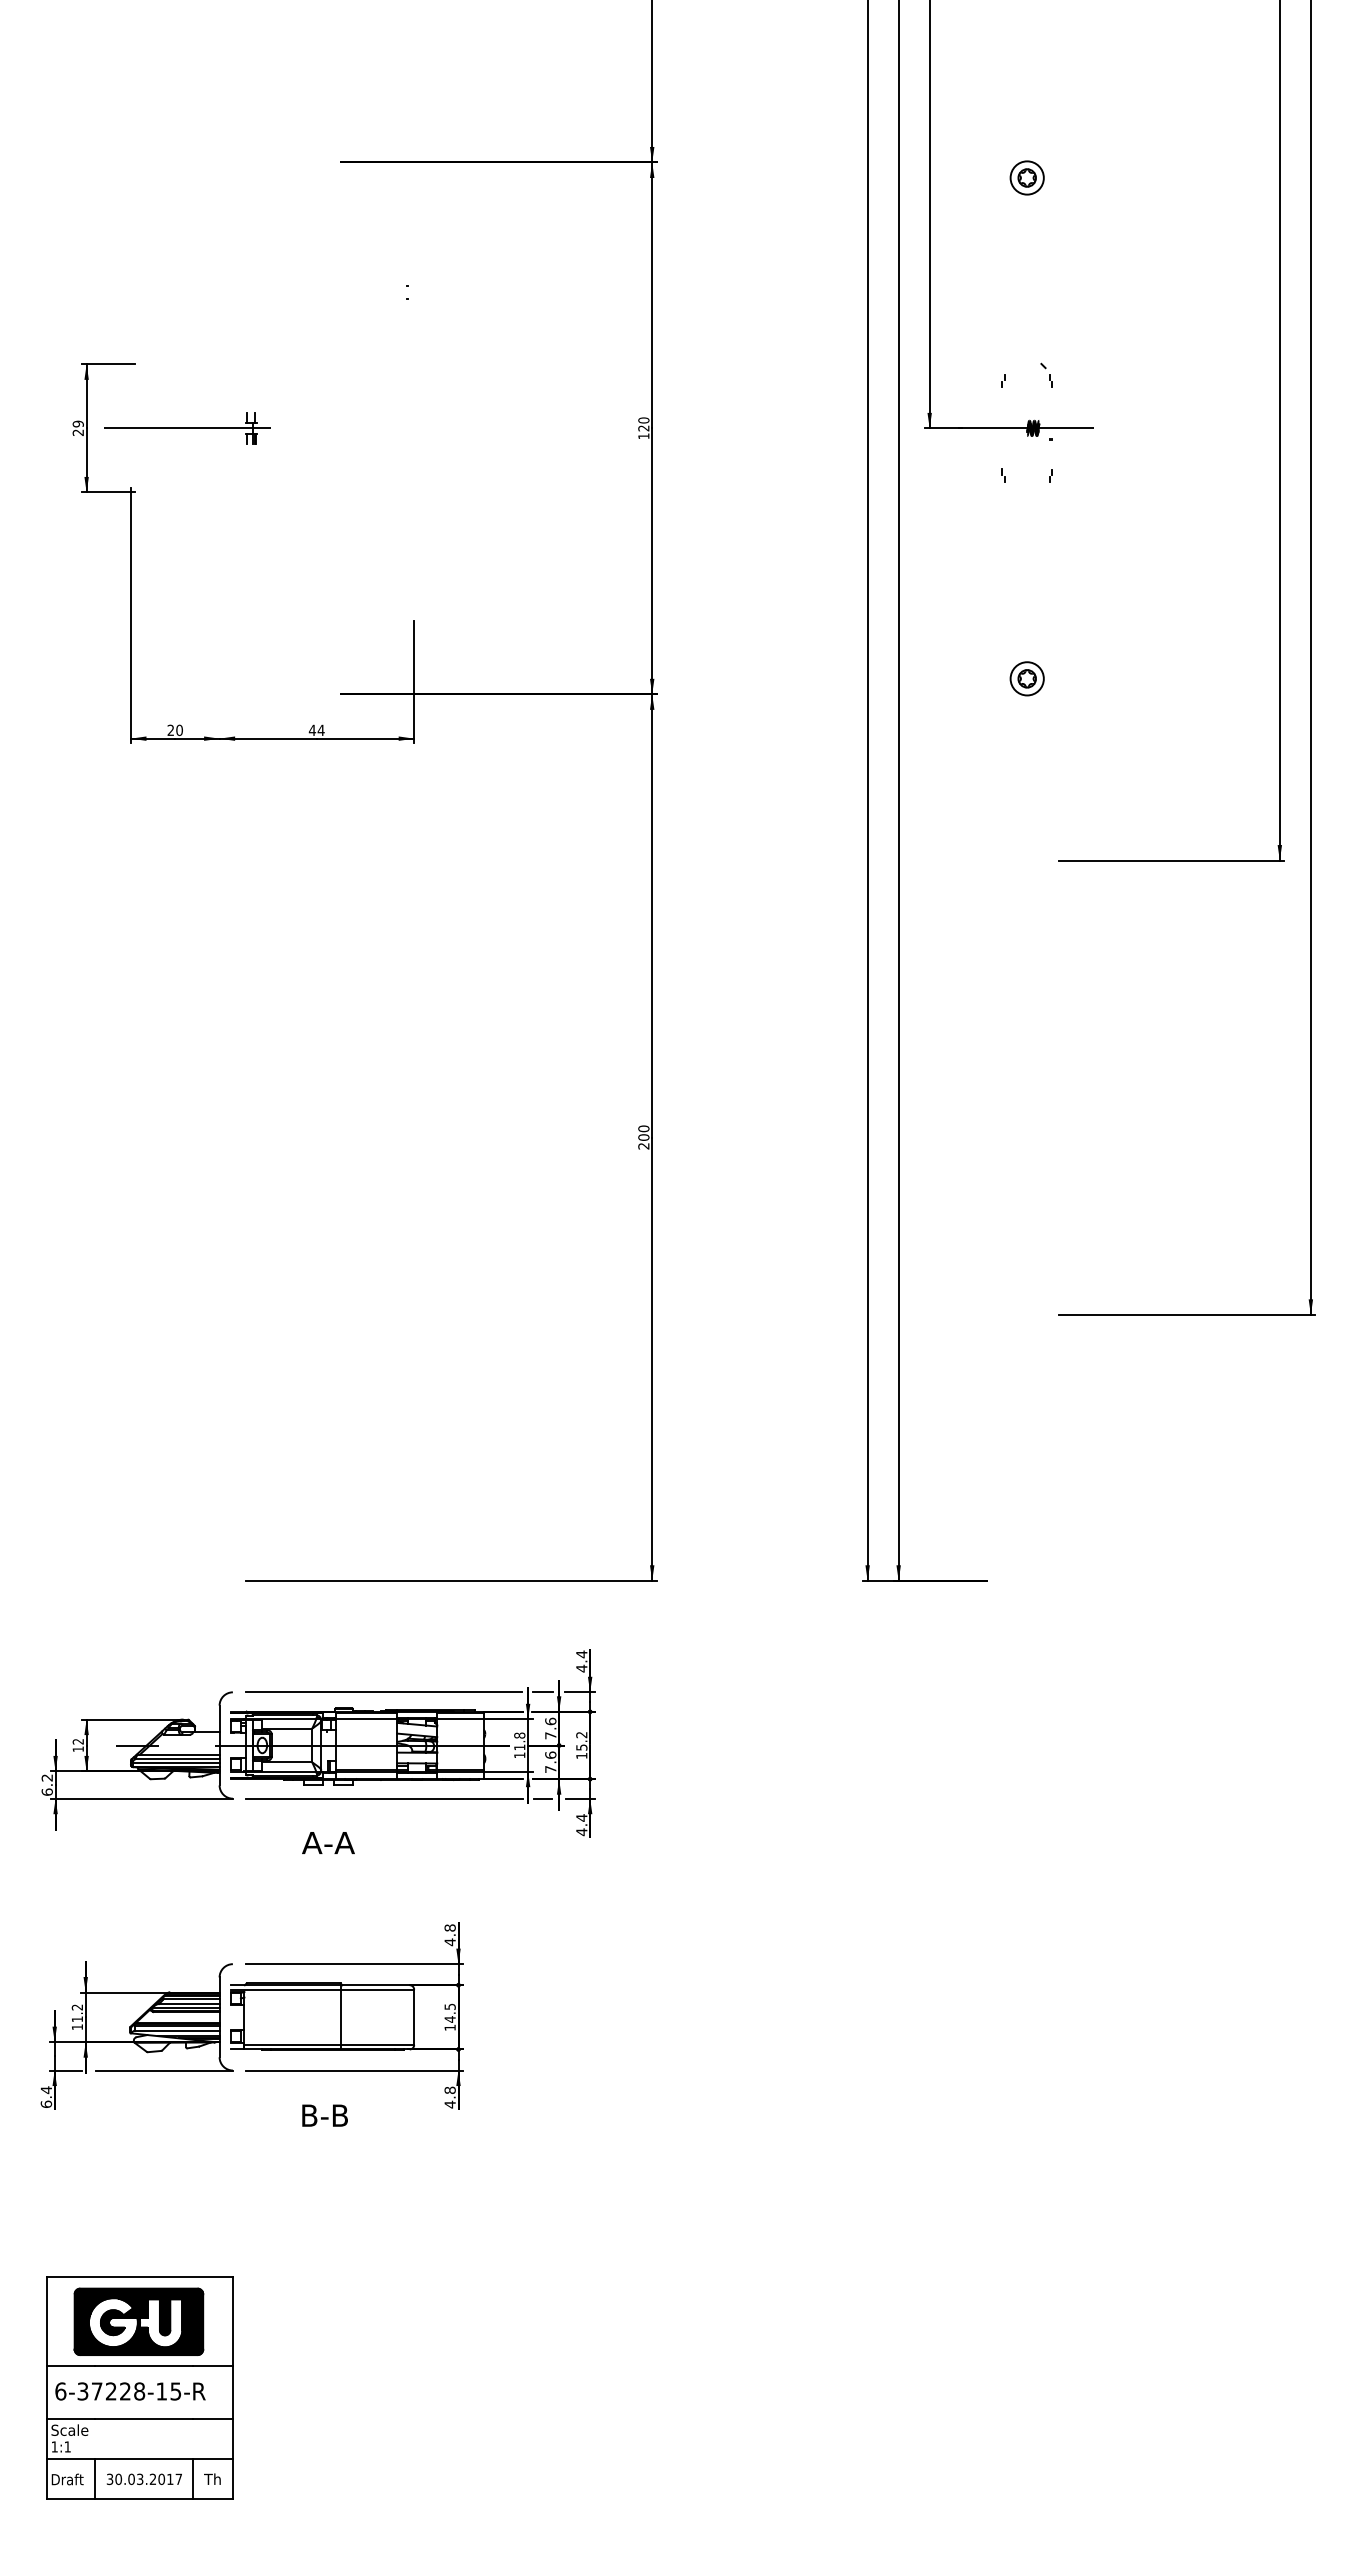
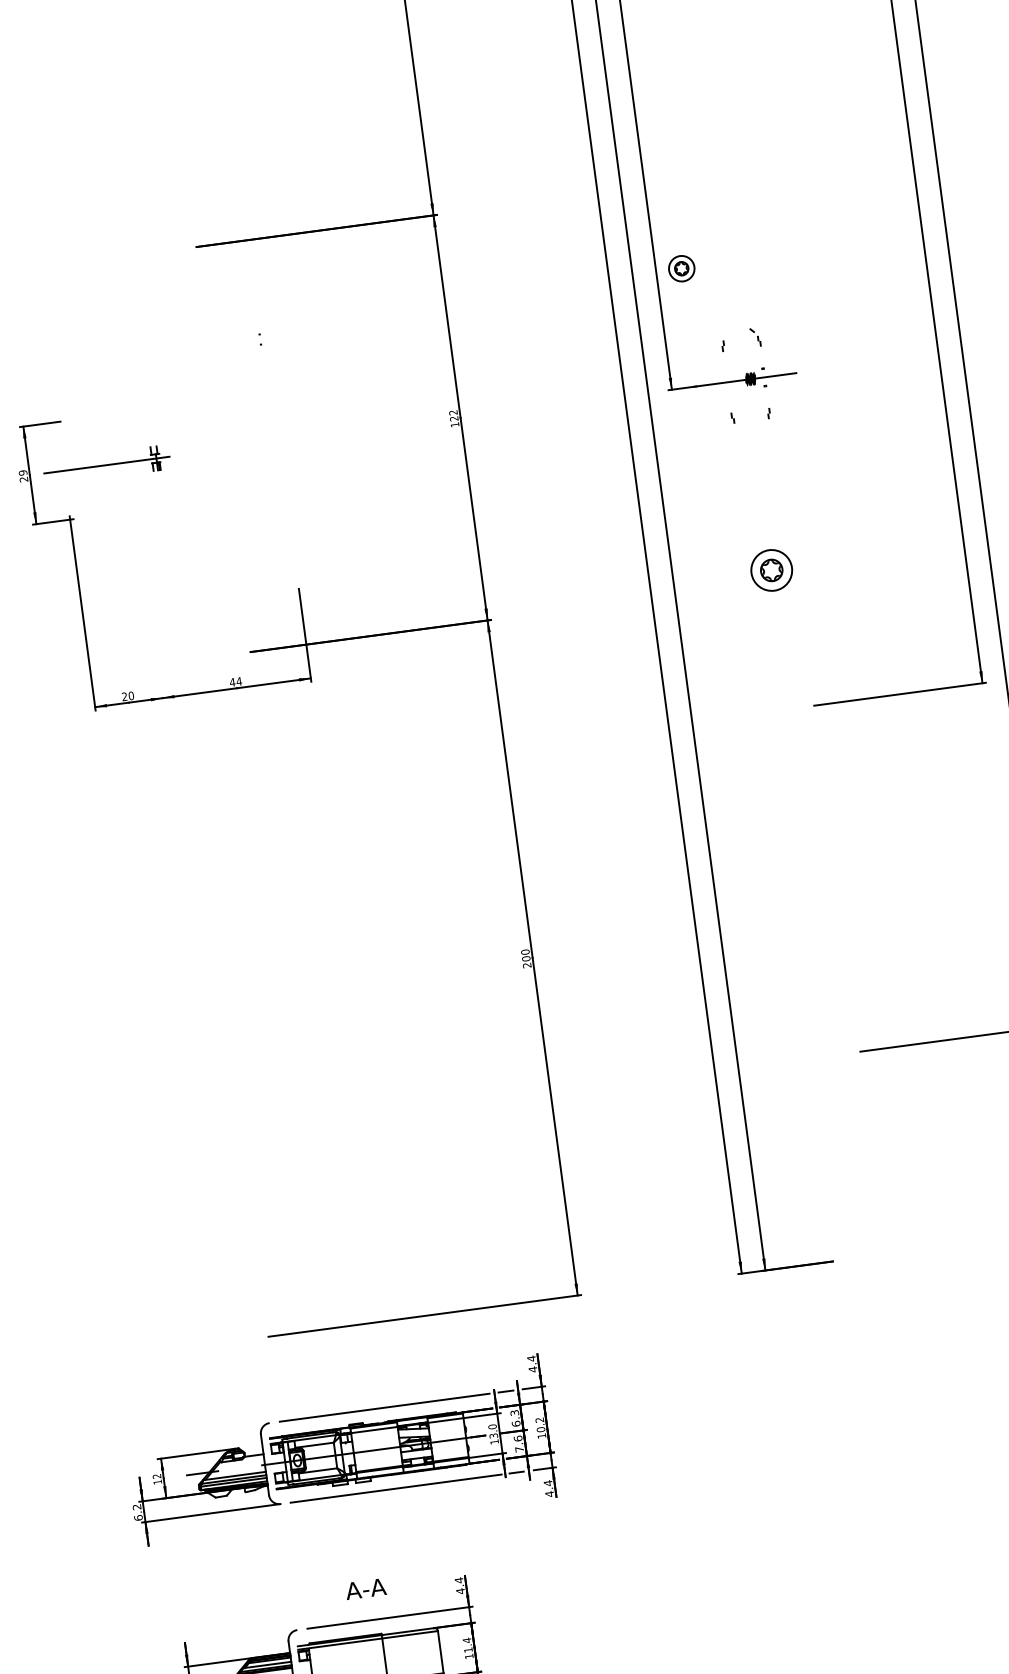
part: (1026, 177) -> (681, 268), moved
text: (643, 420) -> (453, 412), 120 -> 122
part: (1026, 678) -> (771, 570), size x1.6
text: (550, 1728) -> (515, 1418), 7.6 -> 6.3
text: (519, 1741) -> (492, 1431), 11.8 -> 13.0
text: (581, 1747) -> (540, 1429), 15.2 -> 10.2
text: (328, 1842) -> (365, 1588), moved
text: (449, 1927) -> (458, 1580), 4.8 -> 4.4
text: (449, 2012) -> (467, 1644), 14.5 -> 11.4

